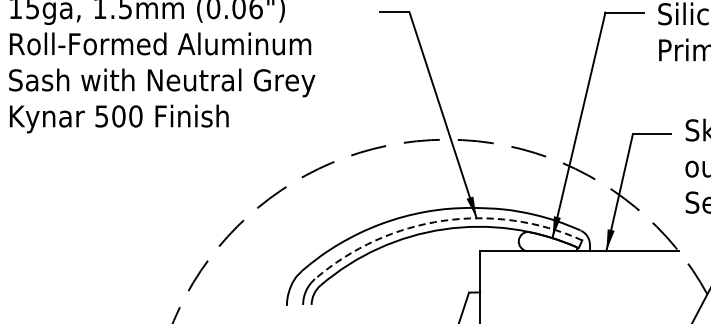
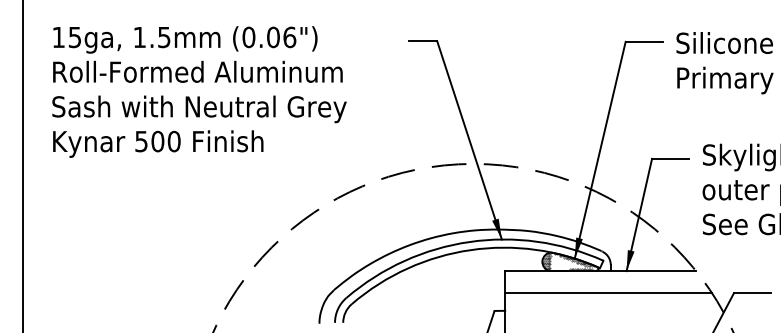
arc: (442, 221) -> (469, 242), dashed -> solid
hatch: (548, 241) -> (570, 261), added
line: (587, 274) -> (608, 293), added

